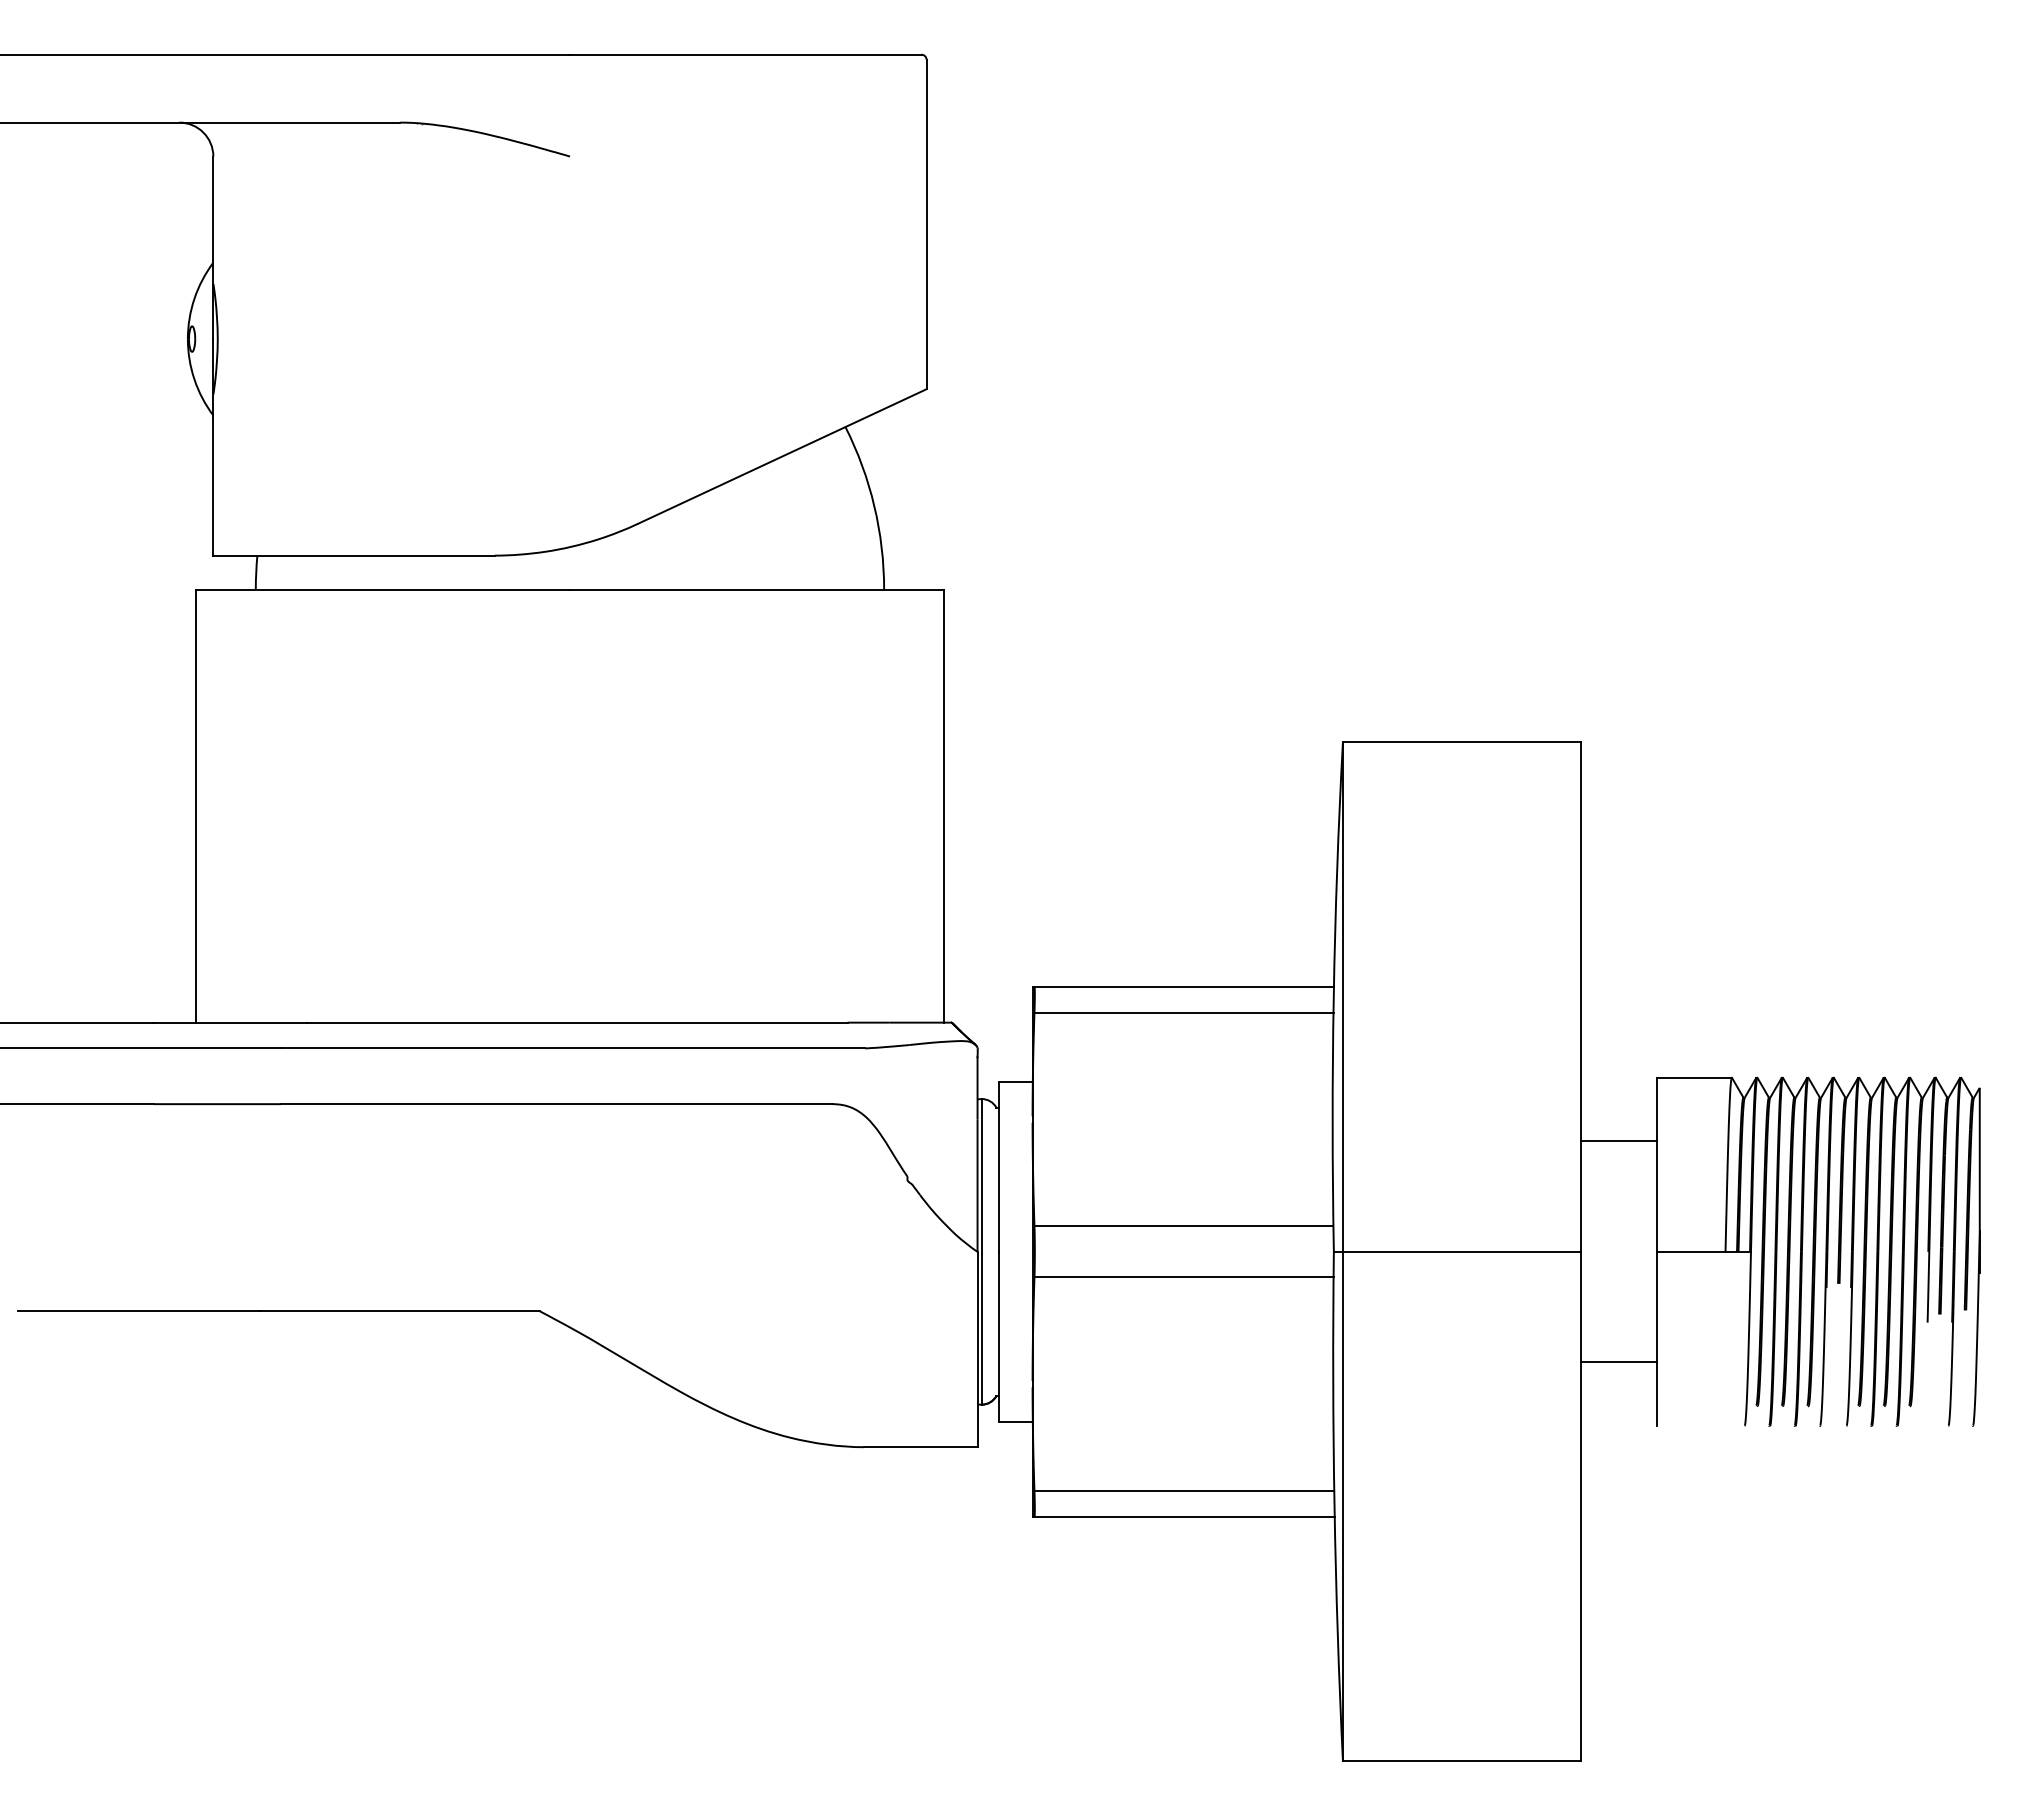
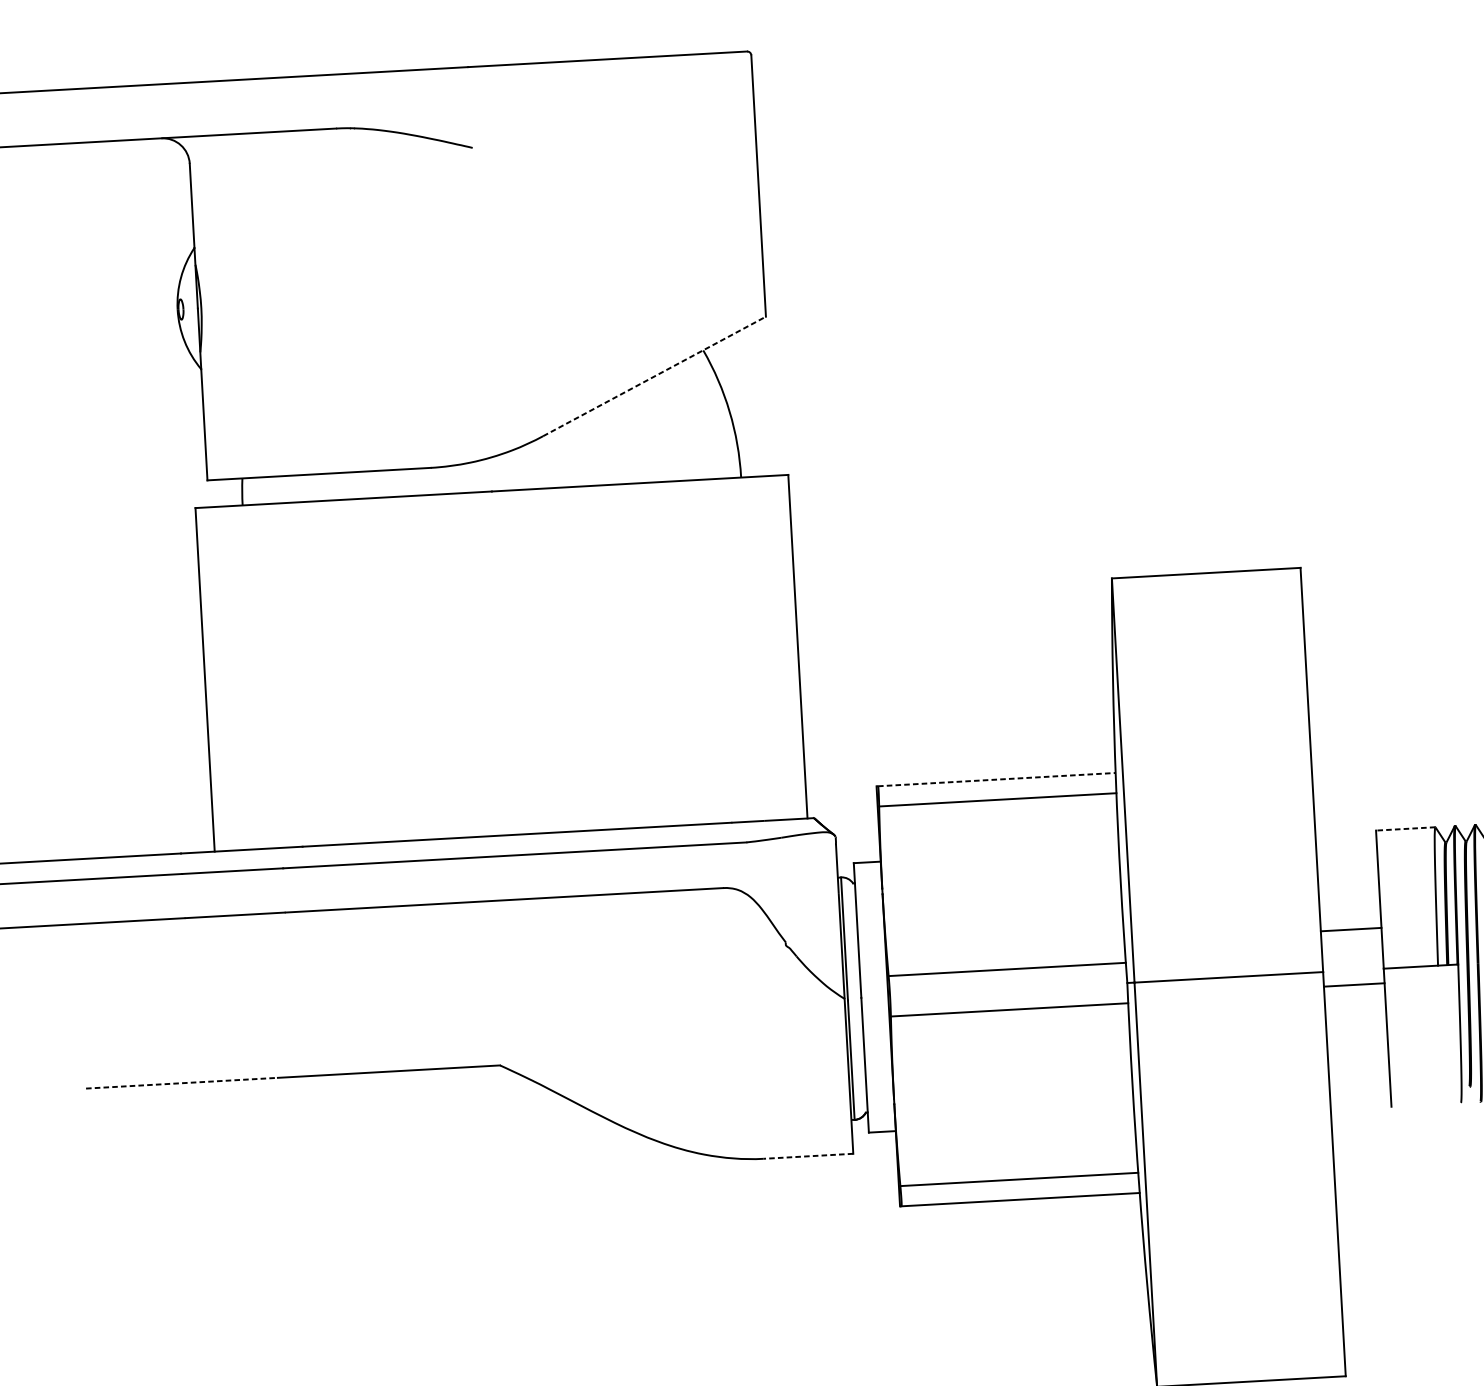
line: (782, 456) -> (654, 376), solid -> dashed
line: (1184, 987) -> (997, 779), solid -> dashed
line: (1694, 1077) -> (1405, 828), solid -> dashed
line: (1618, 1141) -> (1350, 929), moved
line: (138, 1311) -> (181, 1083), solid -> dashed
line: (1618, 1362) -> (1353, 985), moved
line: (920, 1447) -> (808, 1156), solid -> dashed

